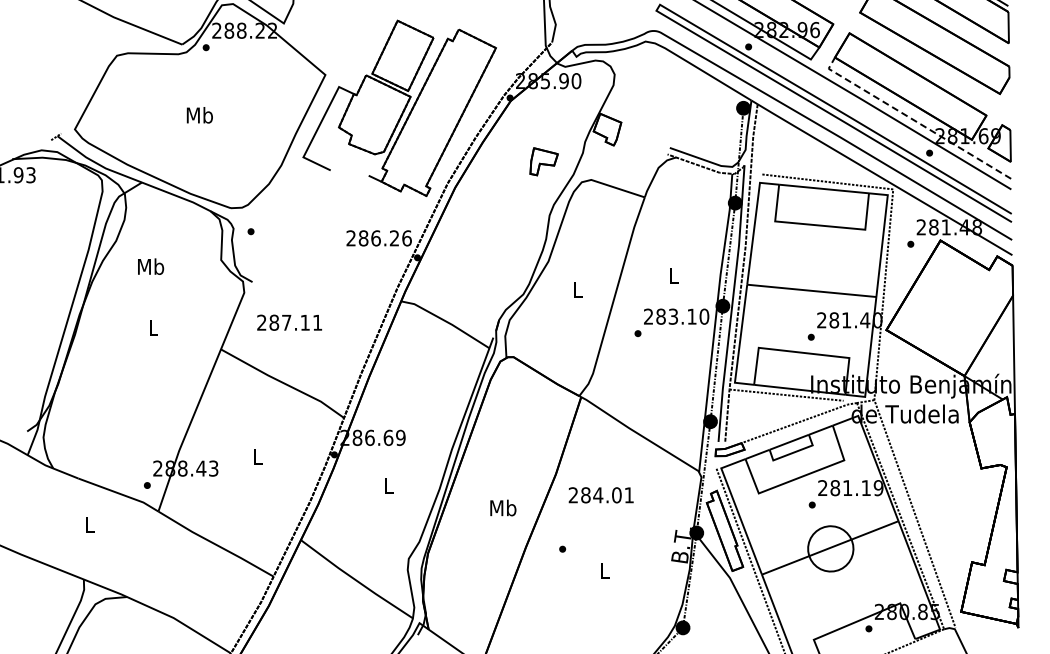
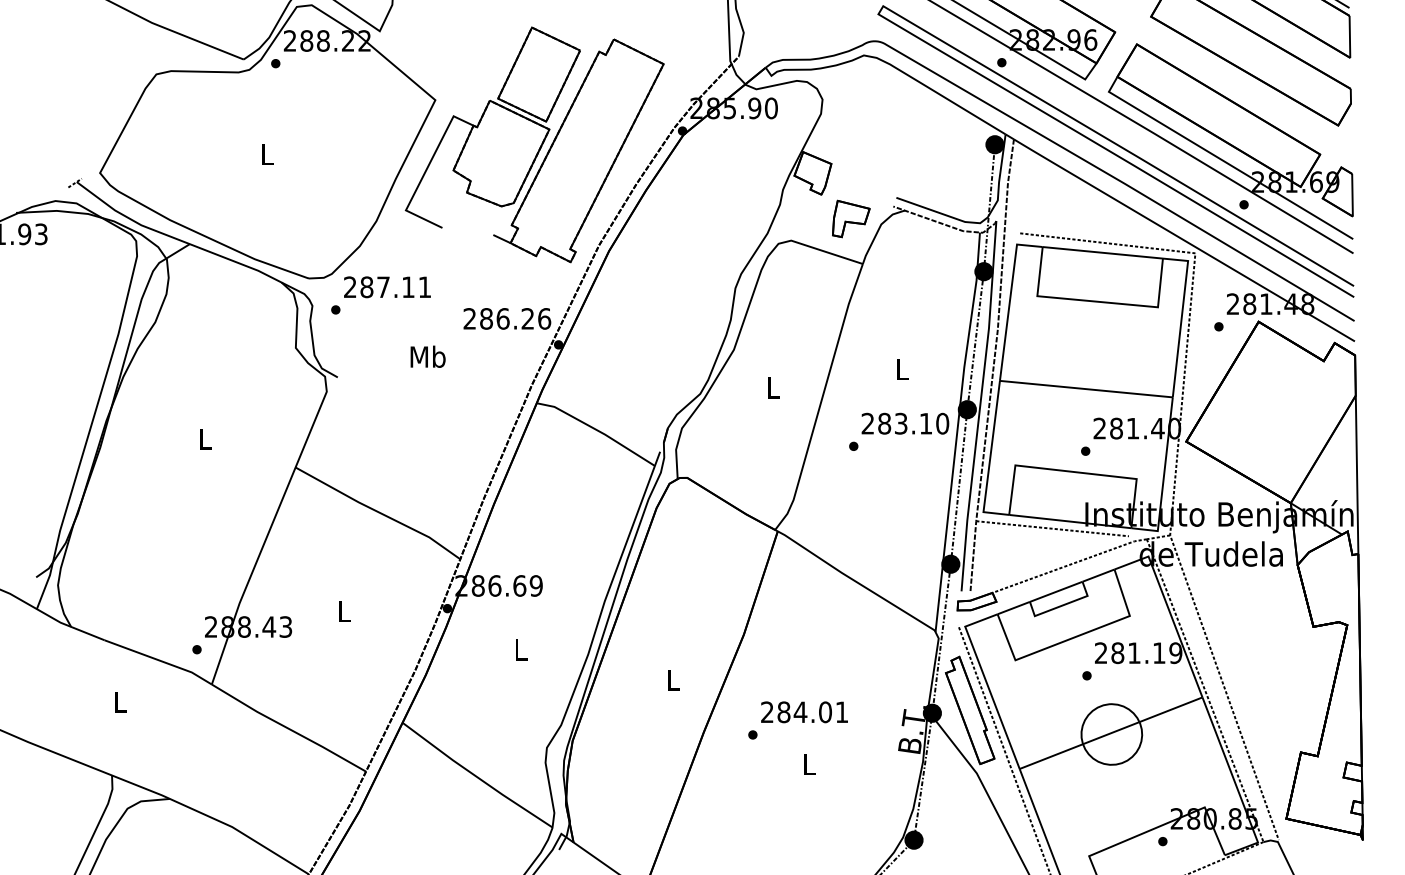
text: (199, 115) -> (266, 154), Mb -> L
line: (913, 120) -> (1222, 161), dashed -> solid
part: (543, 161) -> (850, 218), moved
text: (151, 266) -> (428, 356), moved
text: (289, 322) -> (387, 286), moved
text: (600, 495) -> (803, 712), moved
text: (503, 507) -> (673, 679), Mb -> L

